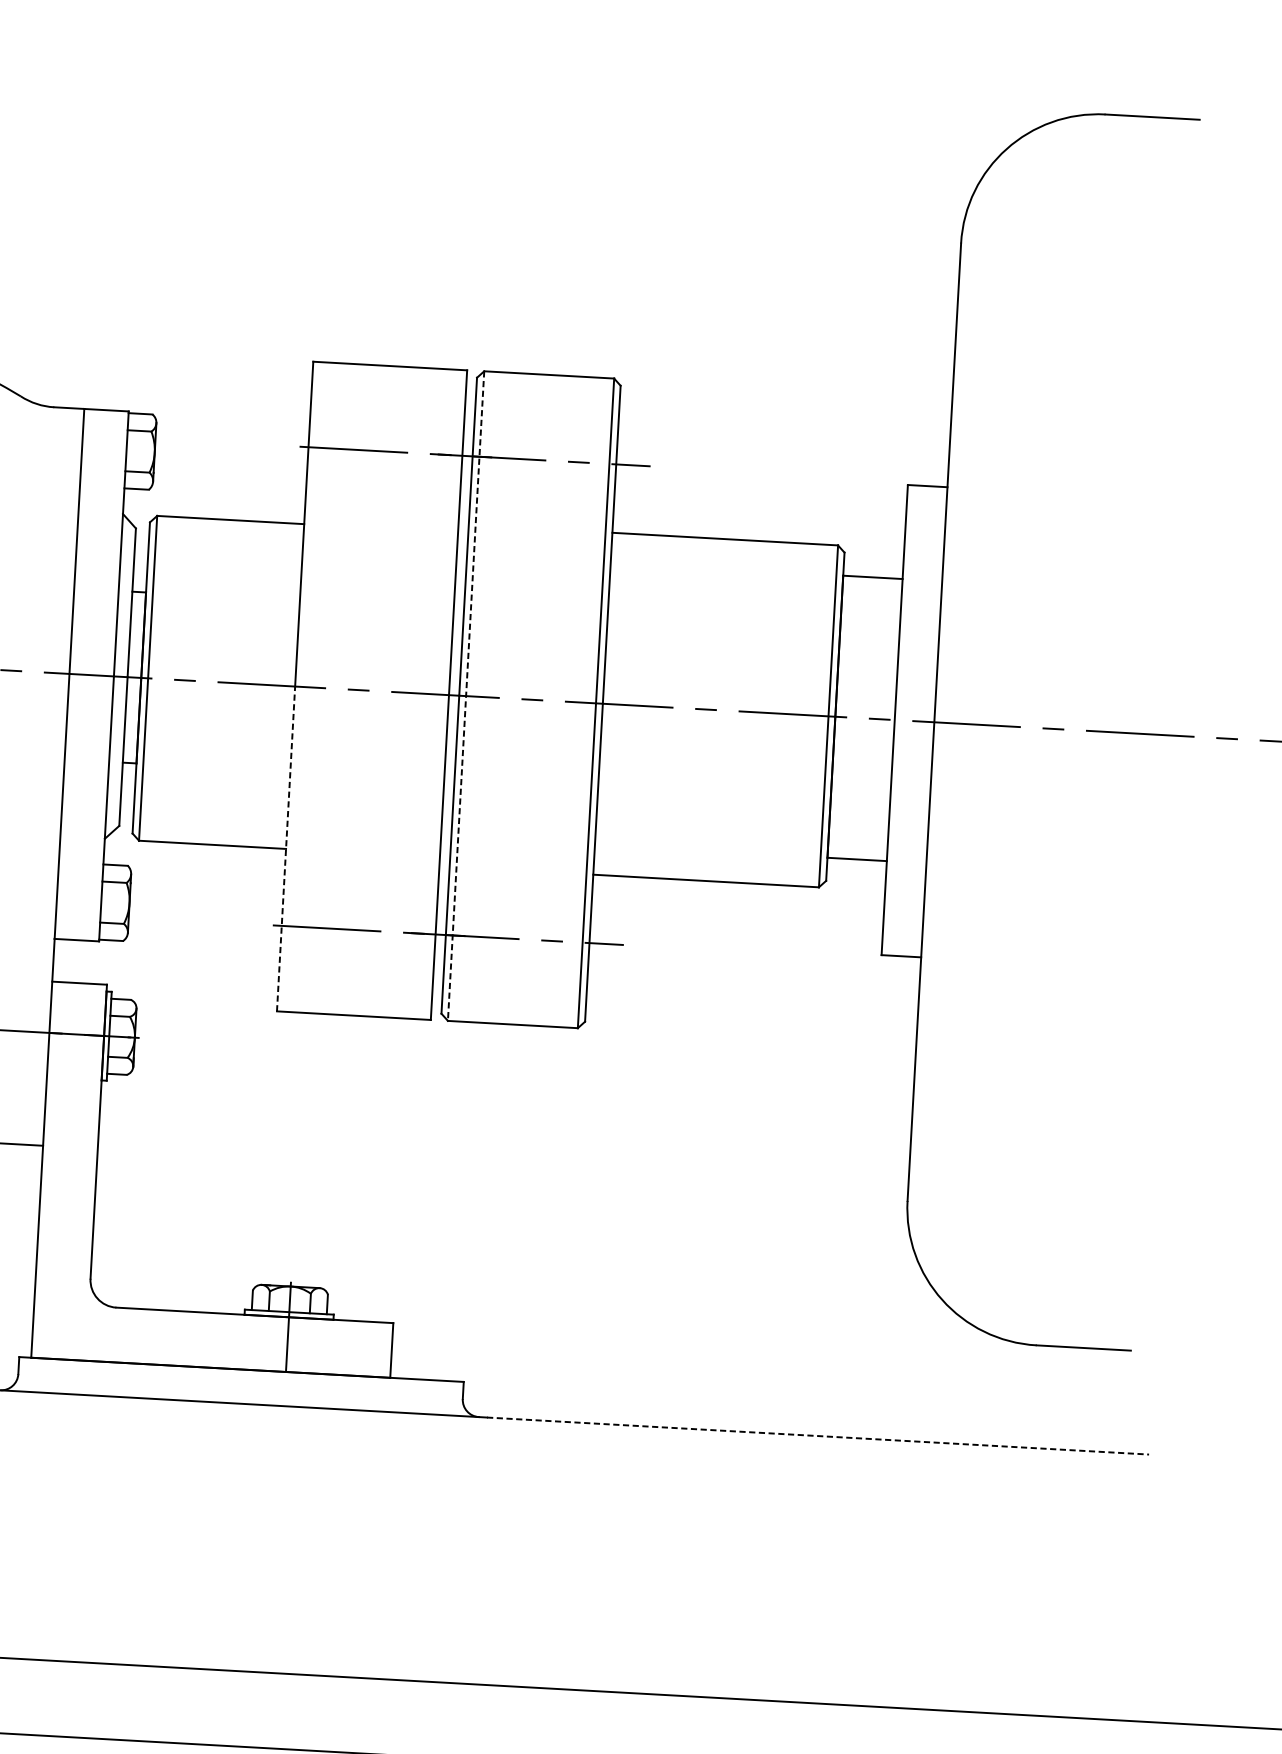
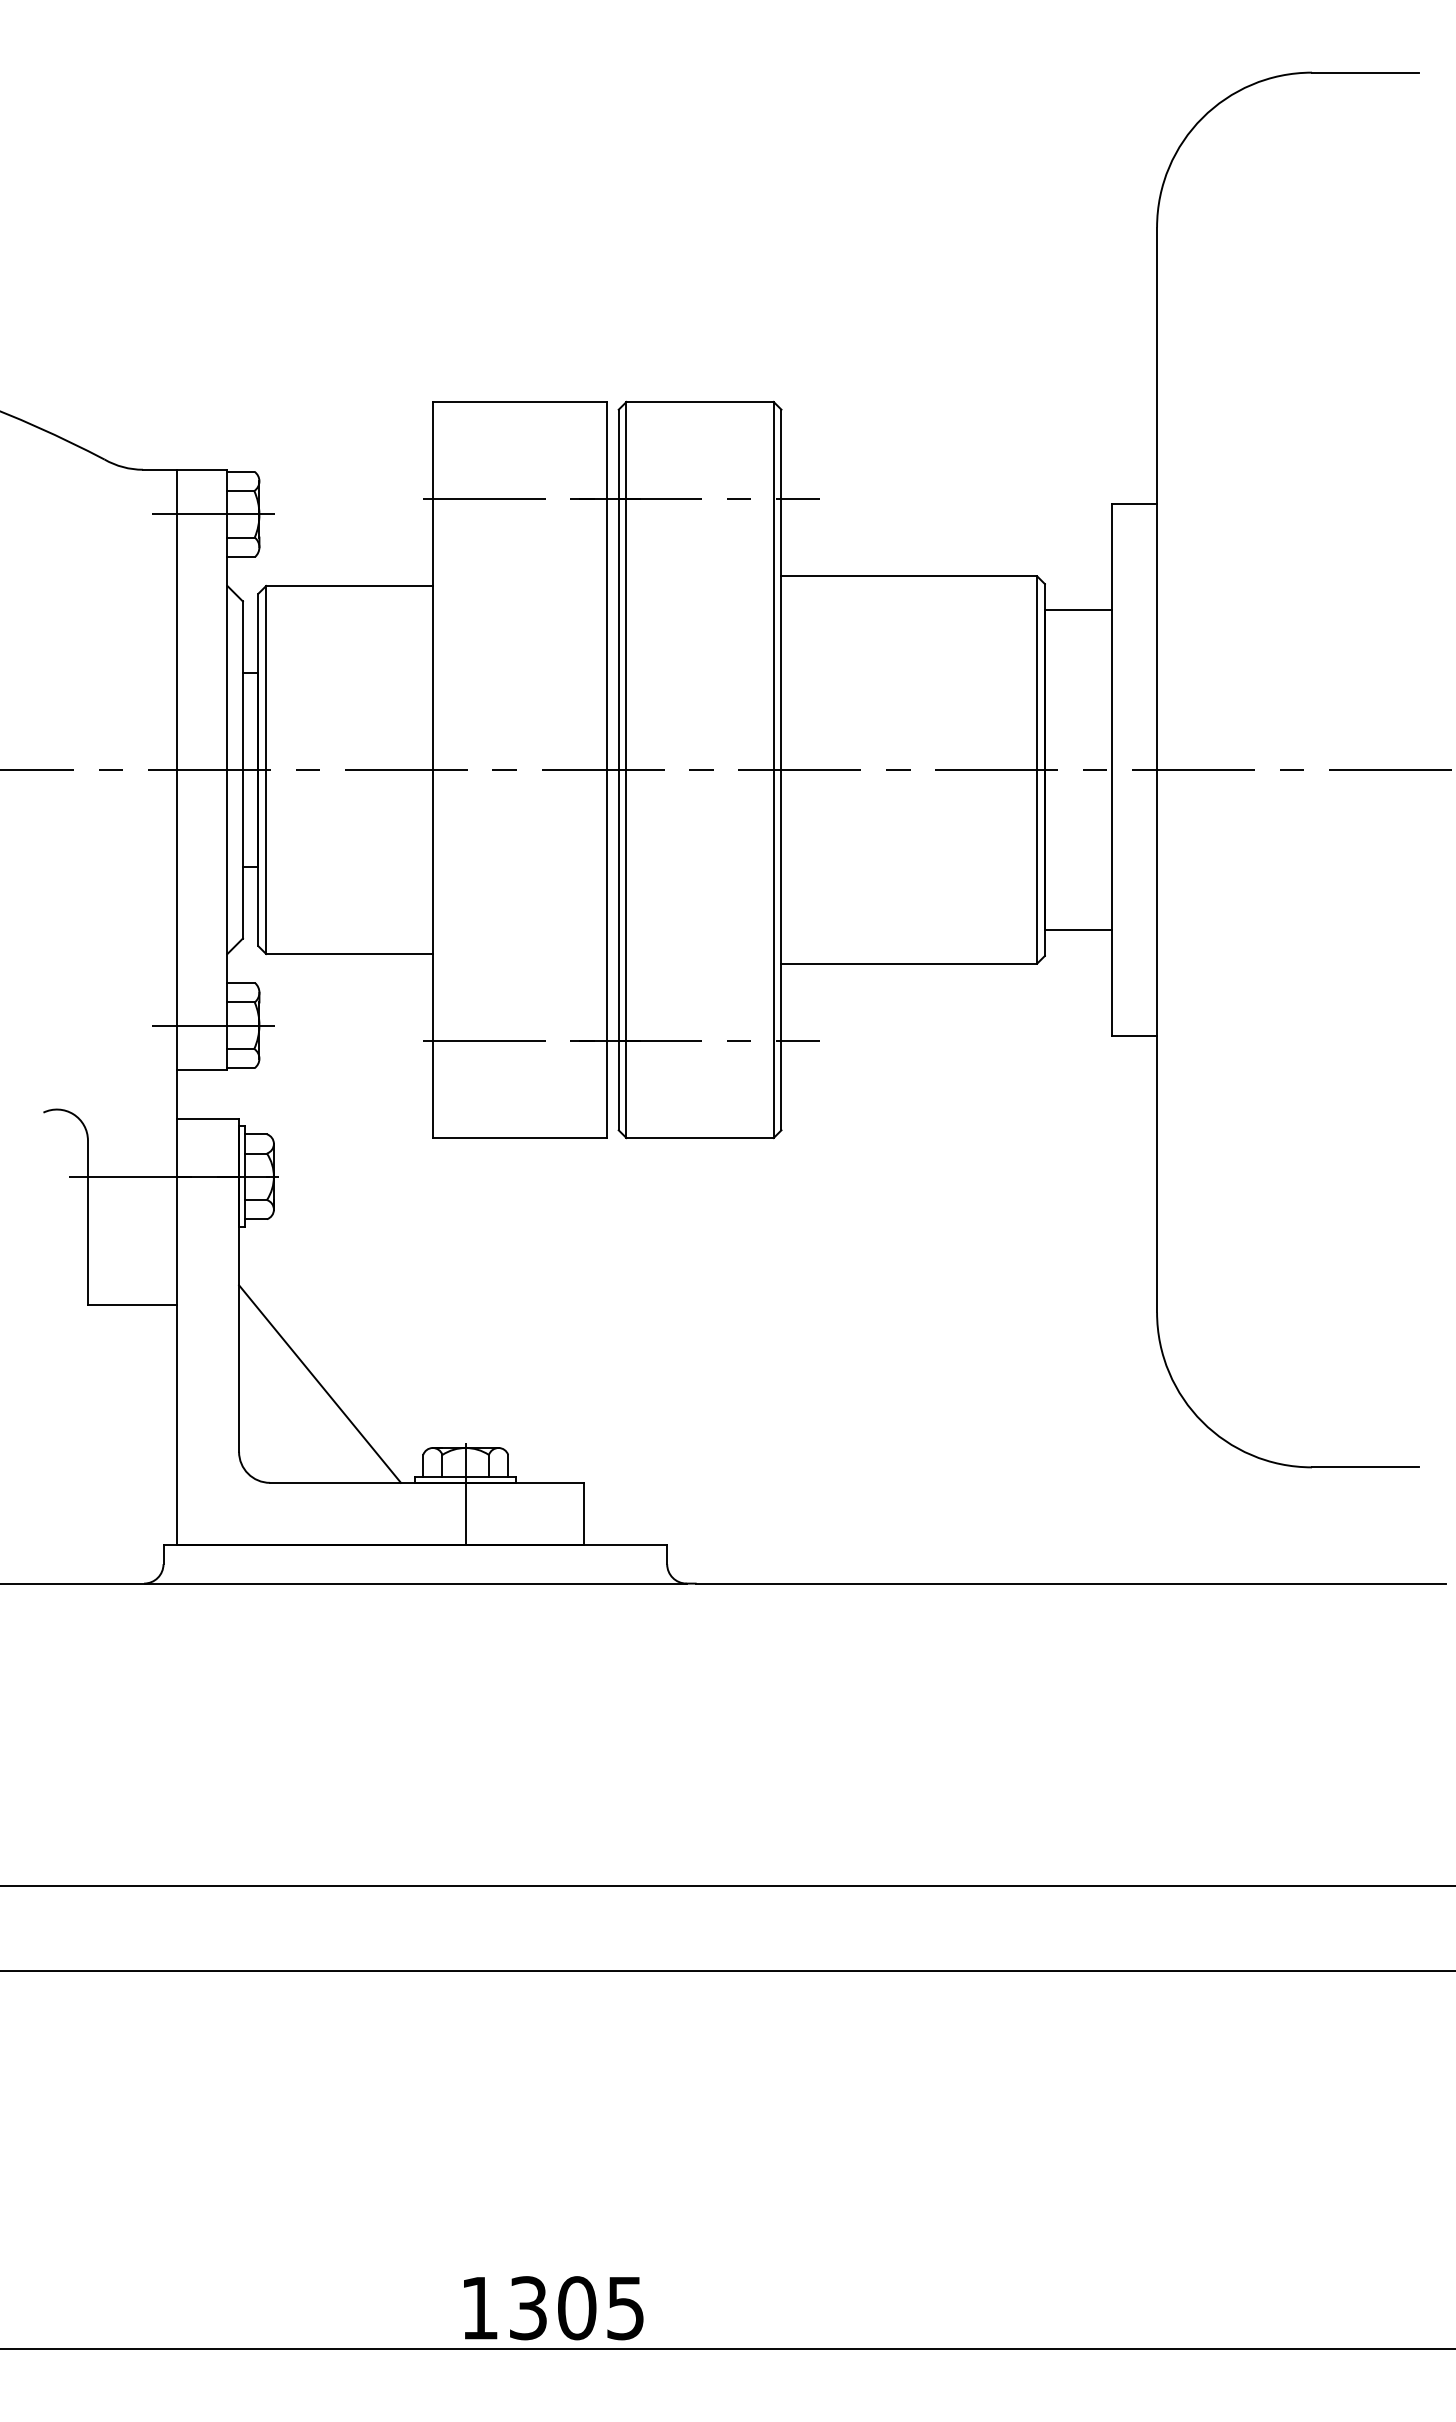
line: (116, 450) -> (216, 514), added
line: (466, 696) -> (626, 770), dashed -> solid
line: (285, 848) -> (432, 953), dashed -> solid
line: (91, 901) -> (216, 1025), added
line: (164, 1222) -> (319, 1383), added
line: (818, 1435) -> (1071, 1583), dashed -> solid

